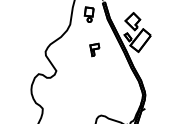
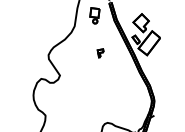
part: (94, 50) -> (100, 53), size x0.62

